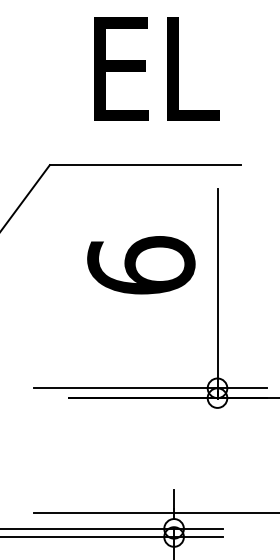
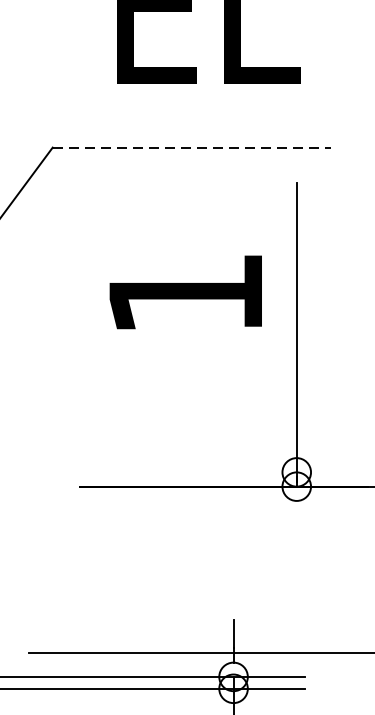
line: (145, 165) -> (191, 148), solid -> dashed
text: (141, 265) -> (186, 293), 6 -> 1
line: (149, 388) -> (197, 472), removed

